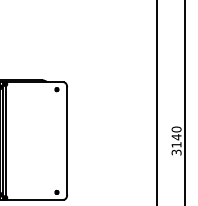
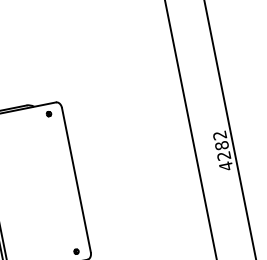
text: (176, 140) -> (222, 150), 3140 -> 4282

